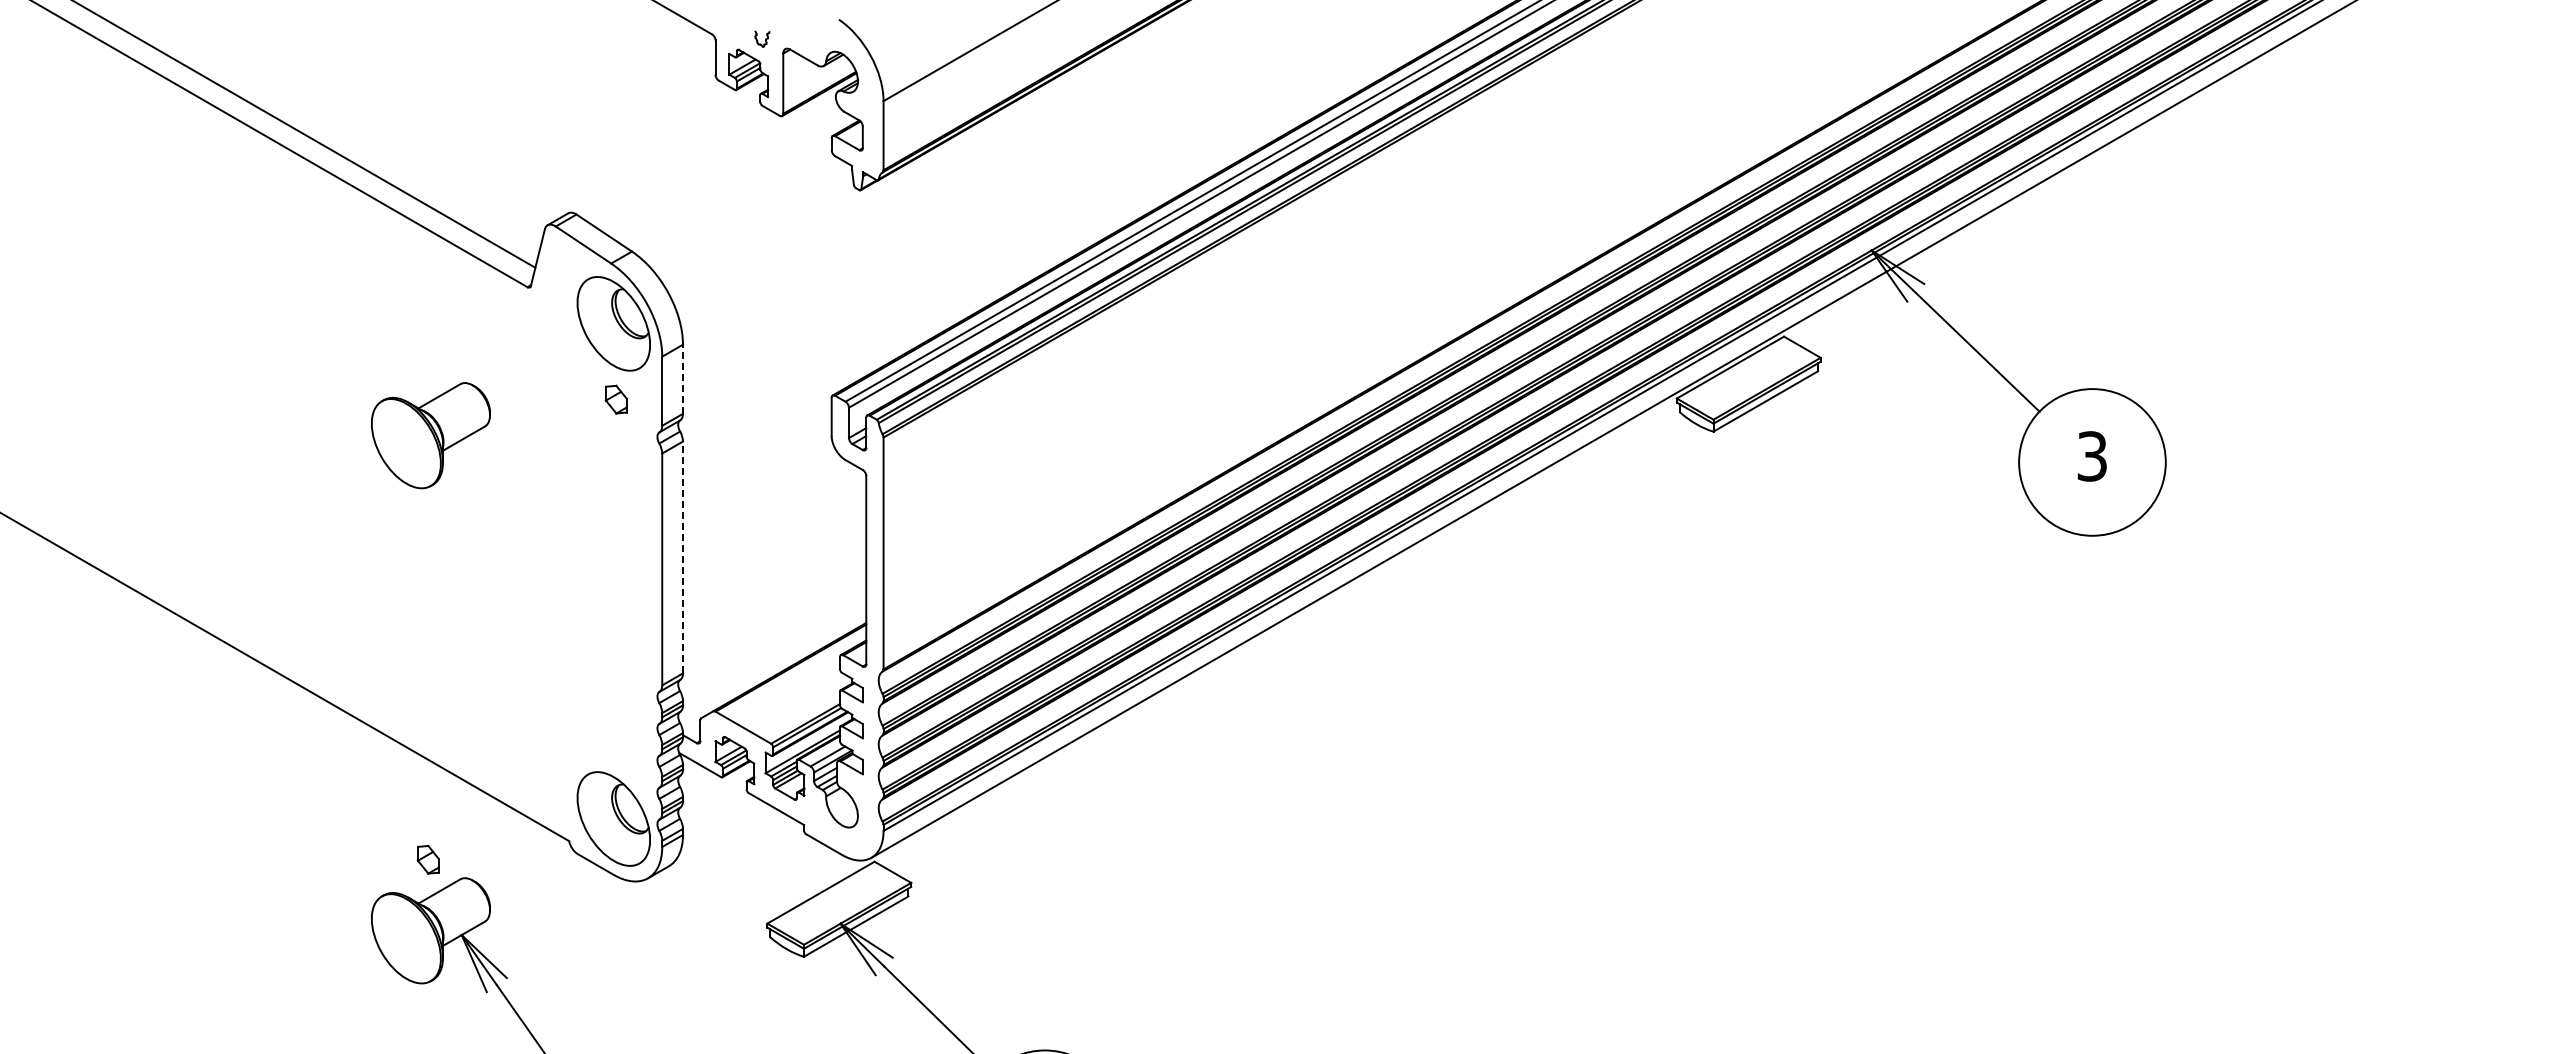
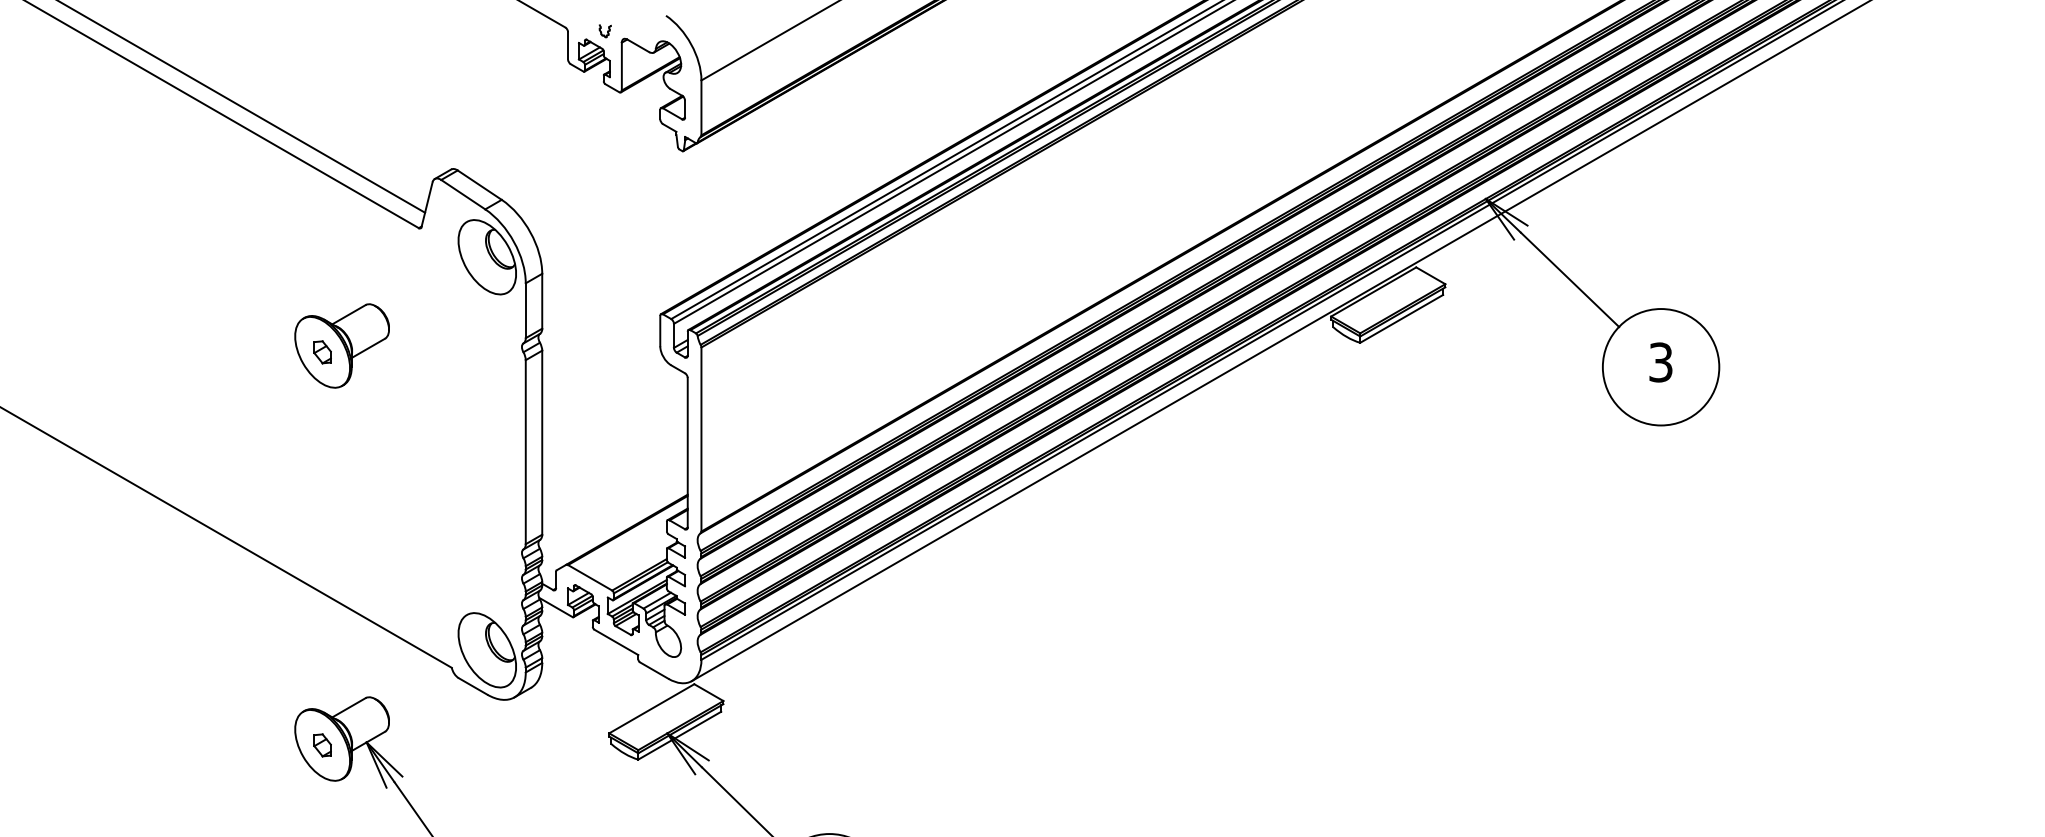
line: (683, 379) -> (542, 301), dashed -> solid
part: (615, 399) -> (321, 352), moved
line: (683, 557) -> (542, 442), dashed -> solid
part: (427, 859) -> (321, 745), moved

